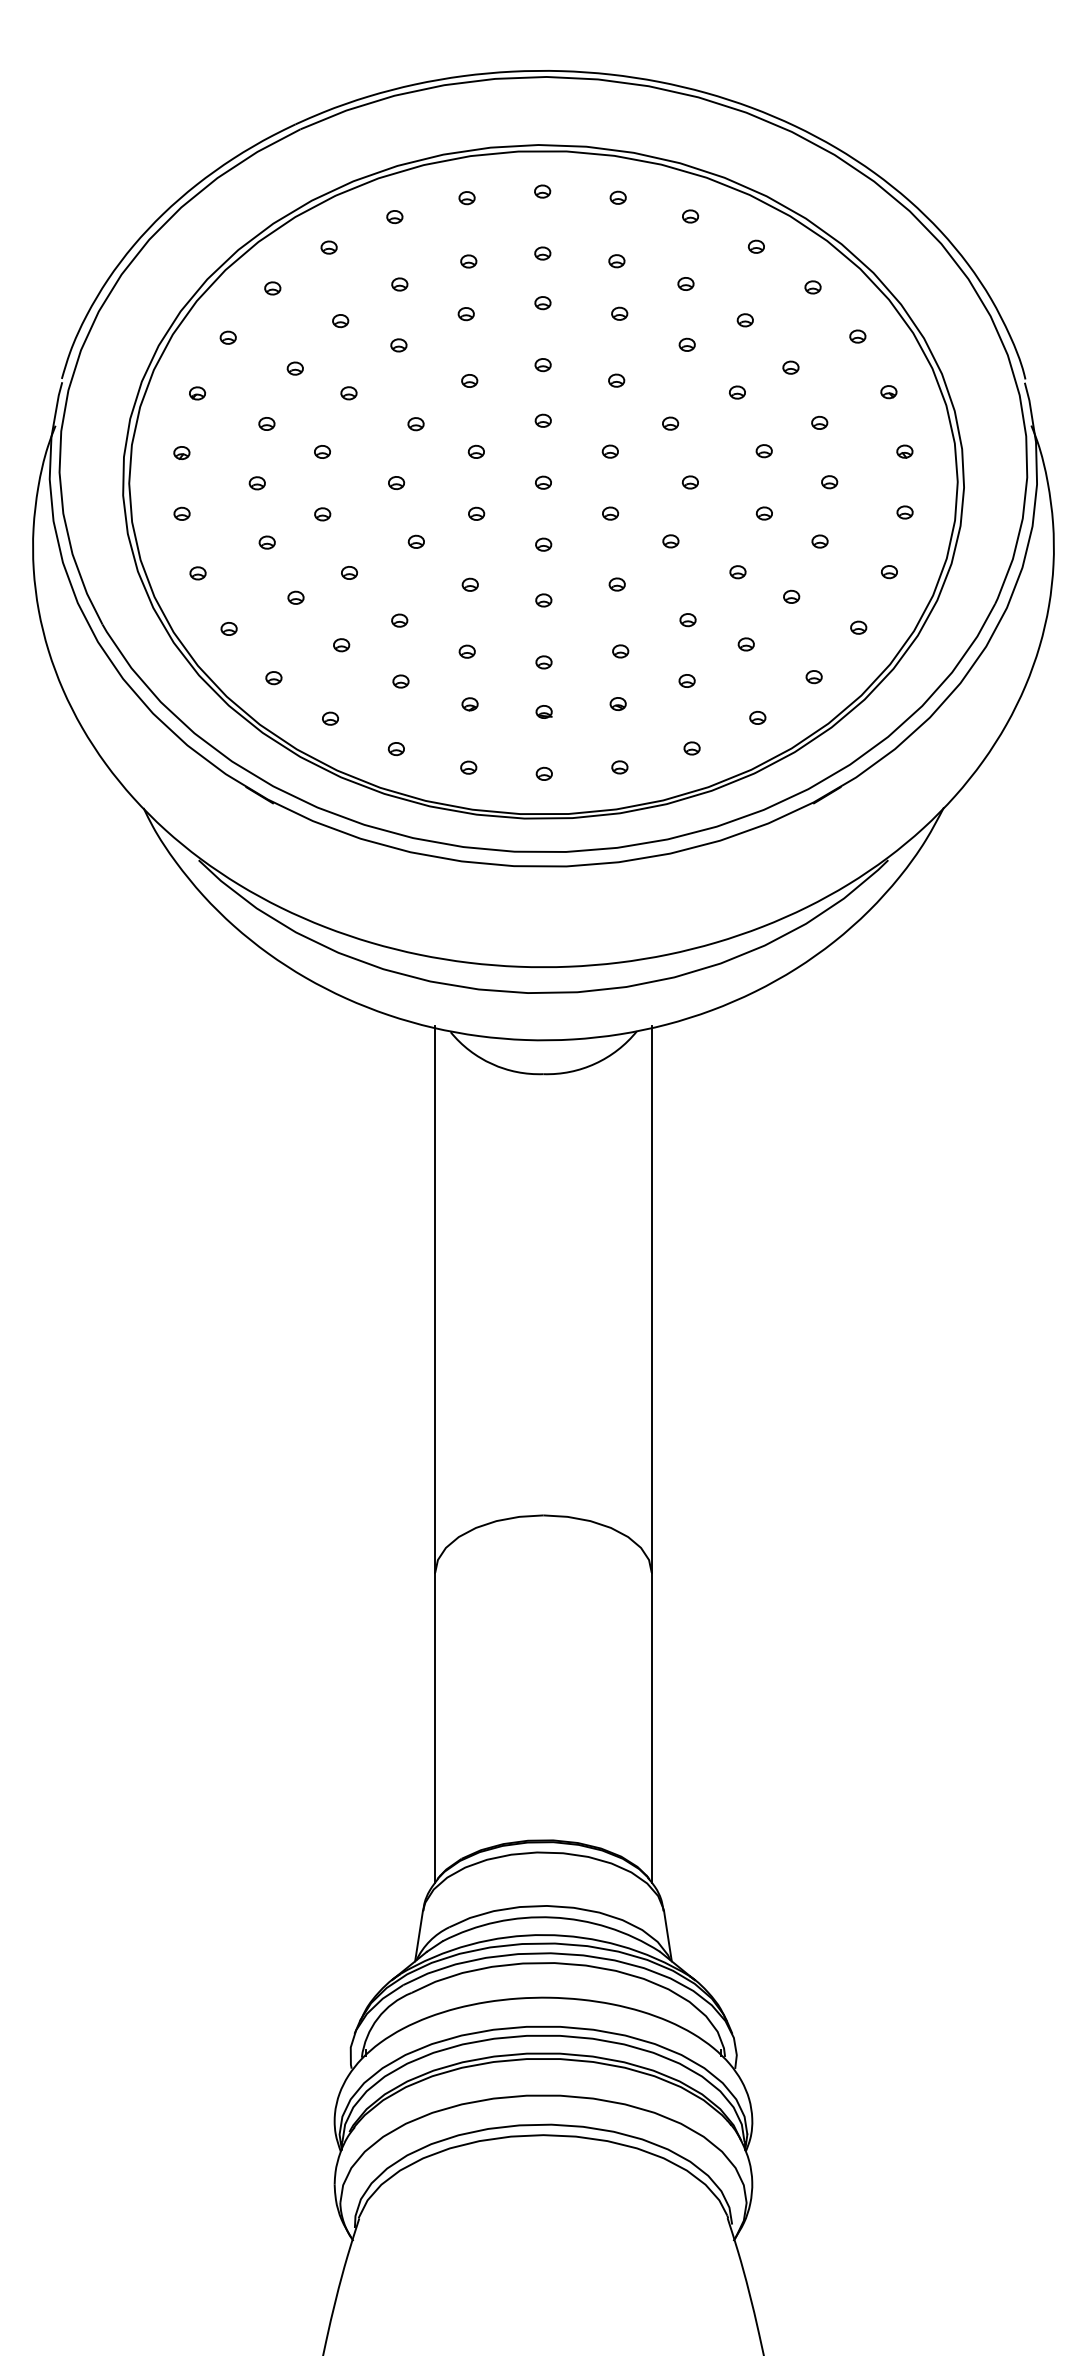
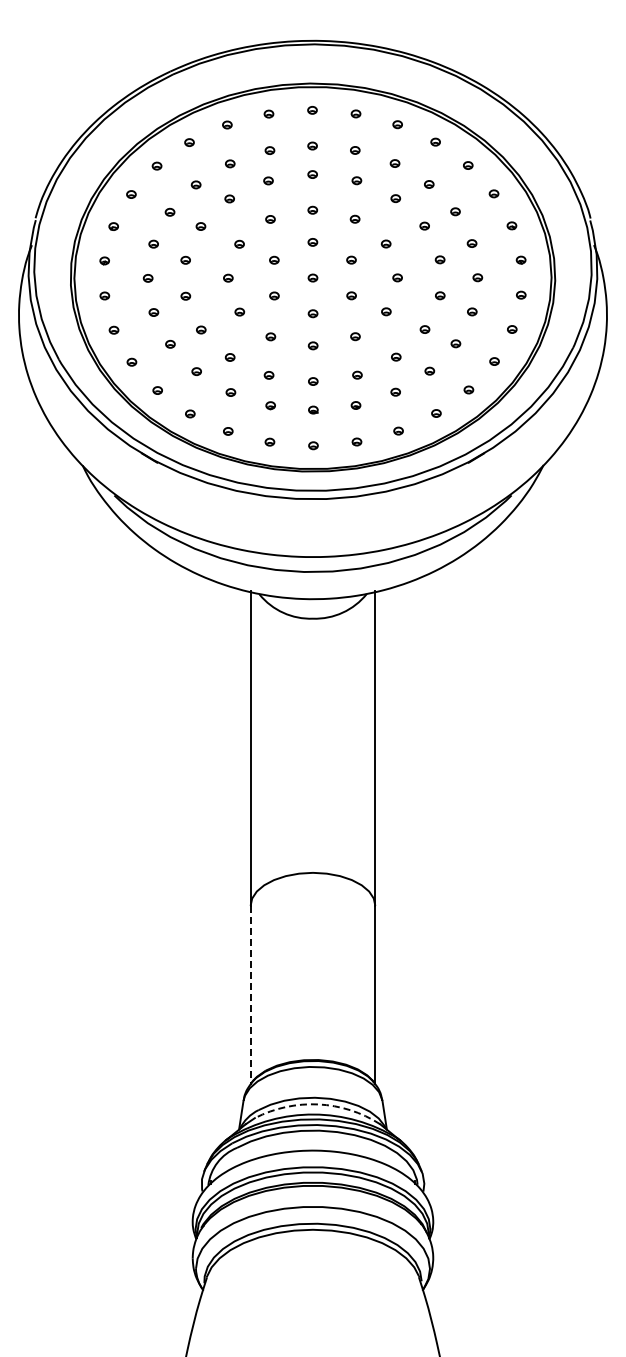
line: (434, 1728) -> (250, 995), solid -> dashed
arc: (553, 1917) -> (318, 1104), solid -> dashed

